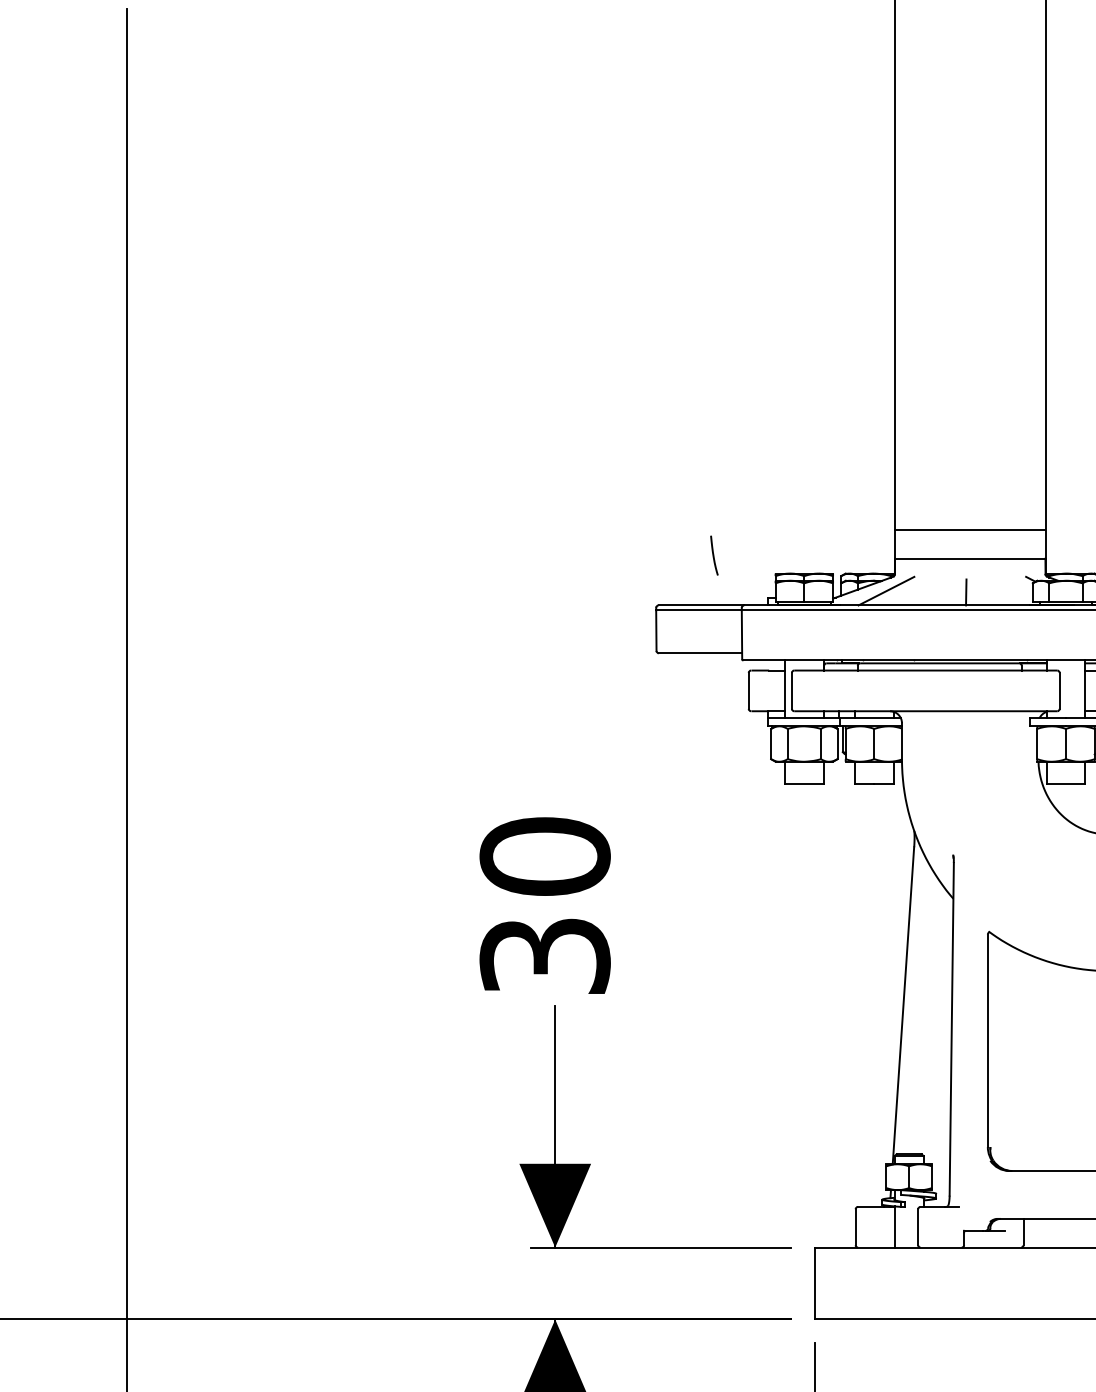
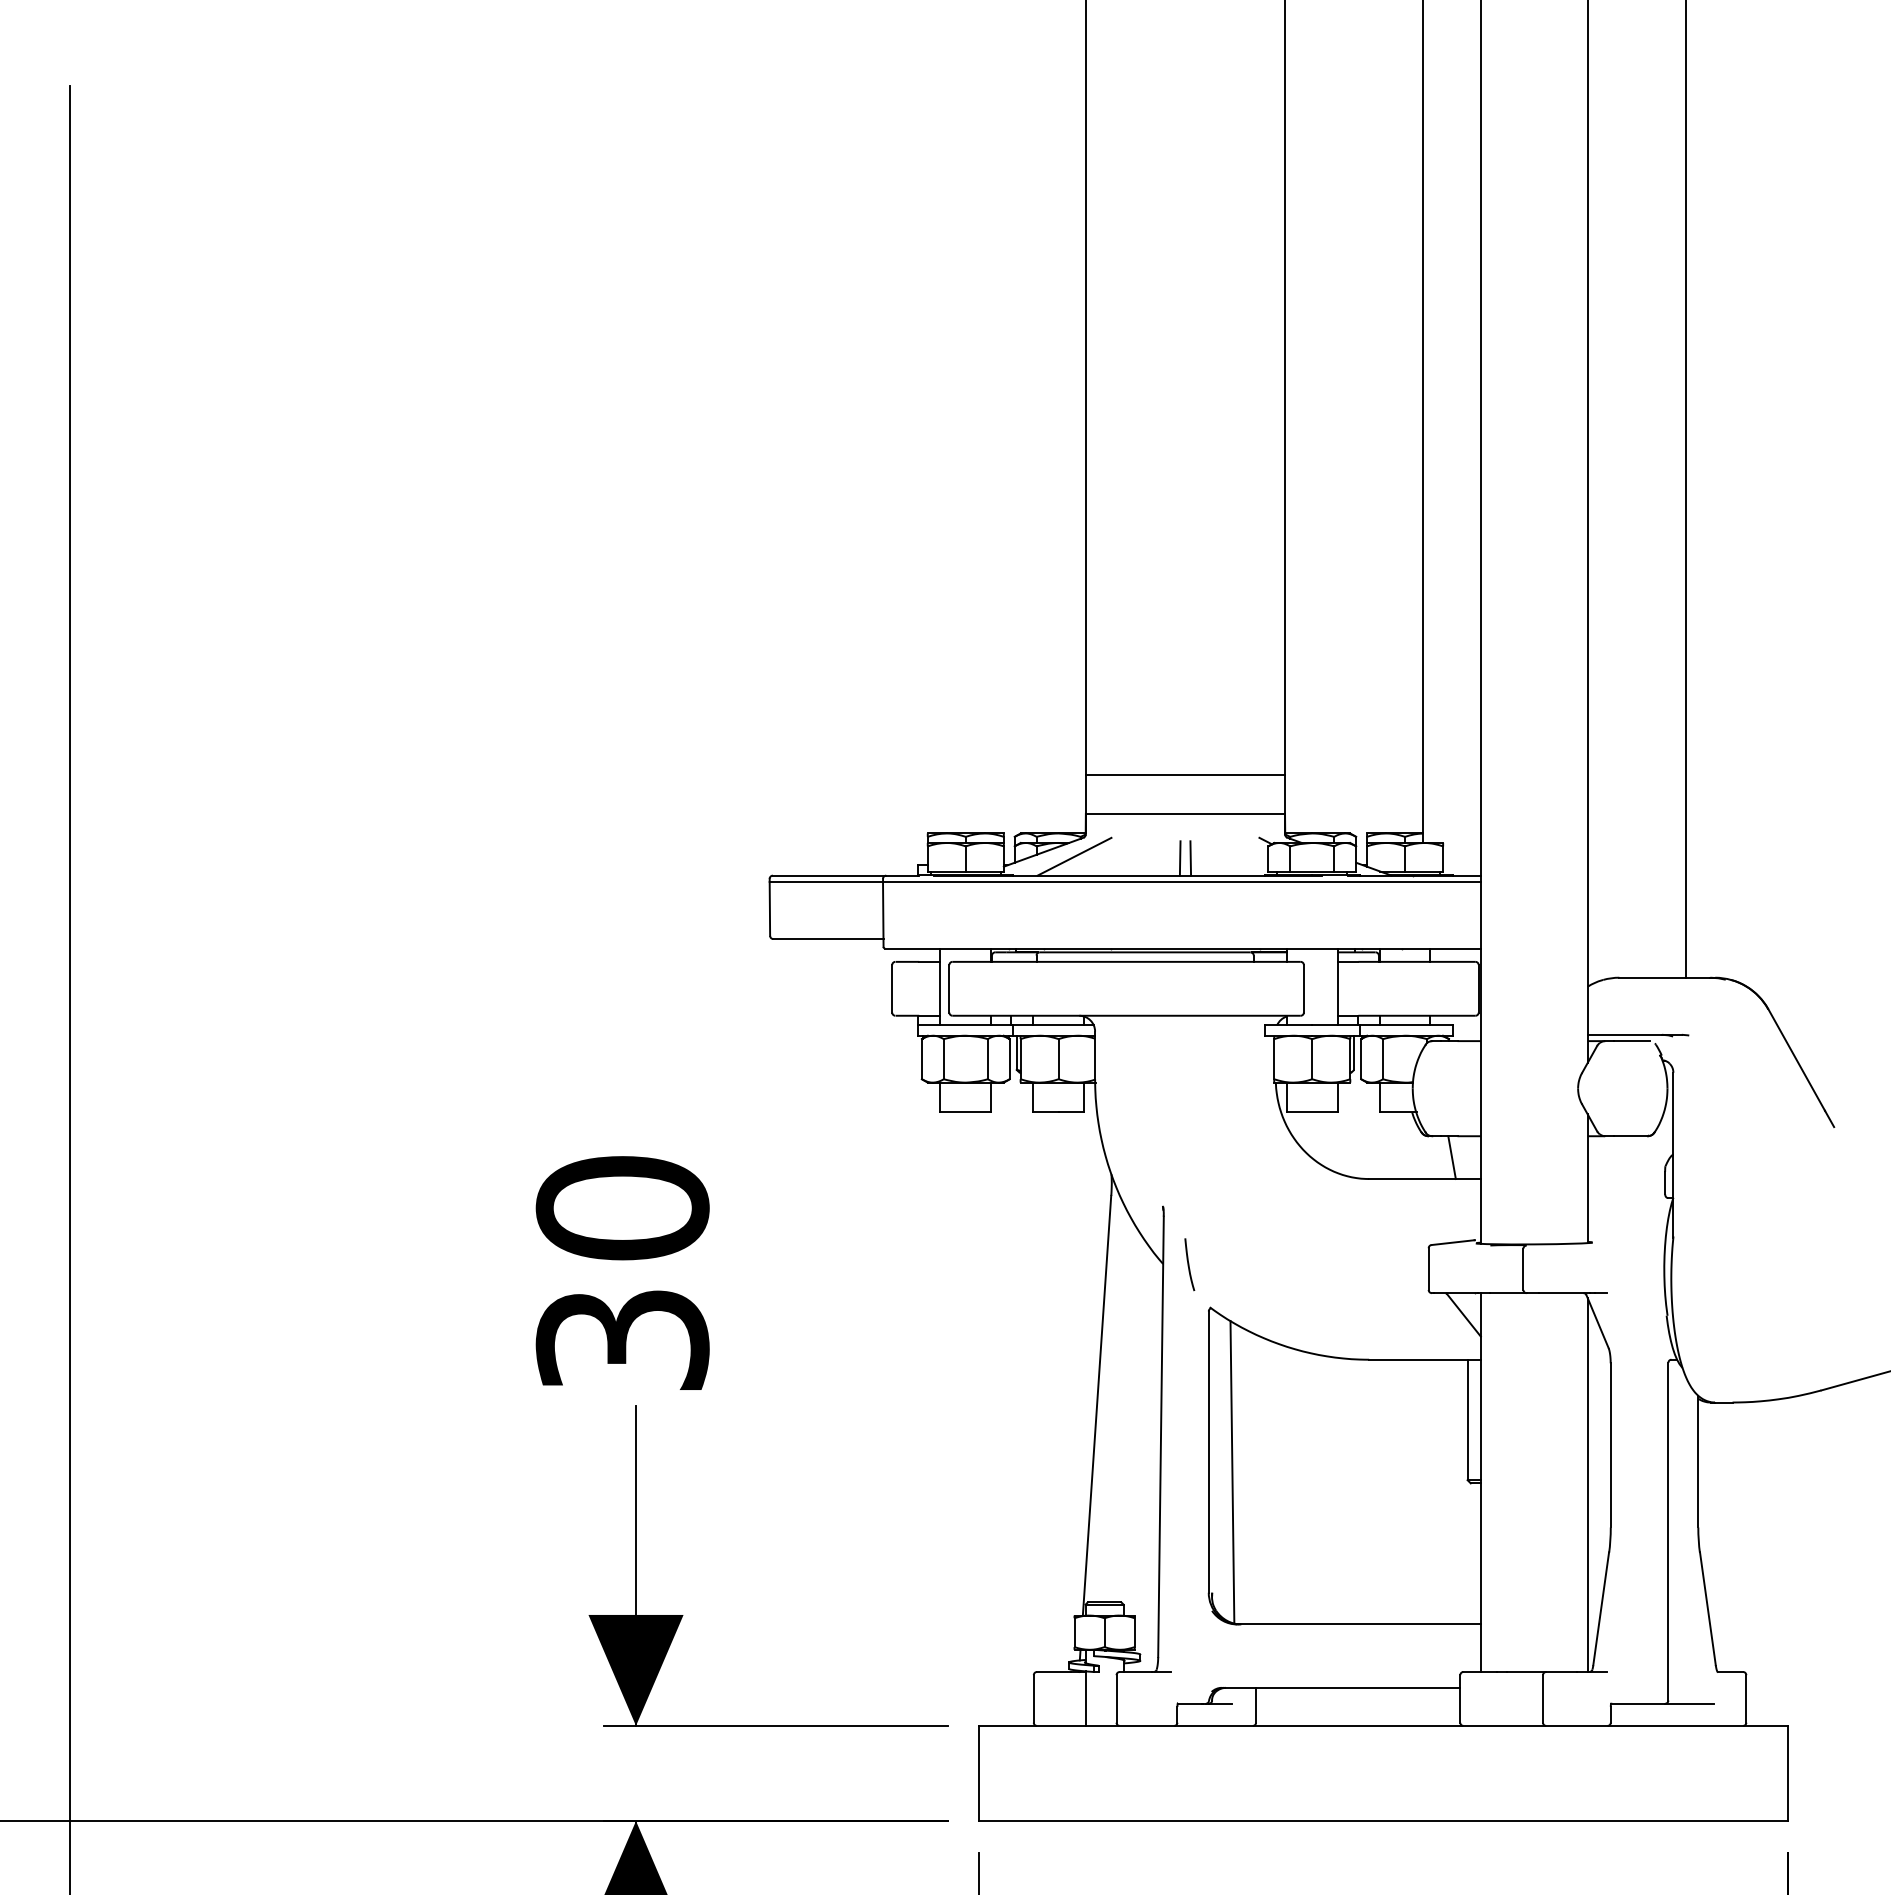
curve: (714, 555) -> (1189, 1264), moved
line: (974, 592) -> (1190, 858), added
line: (1005, 1056) -> (1232, 1472), added

